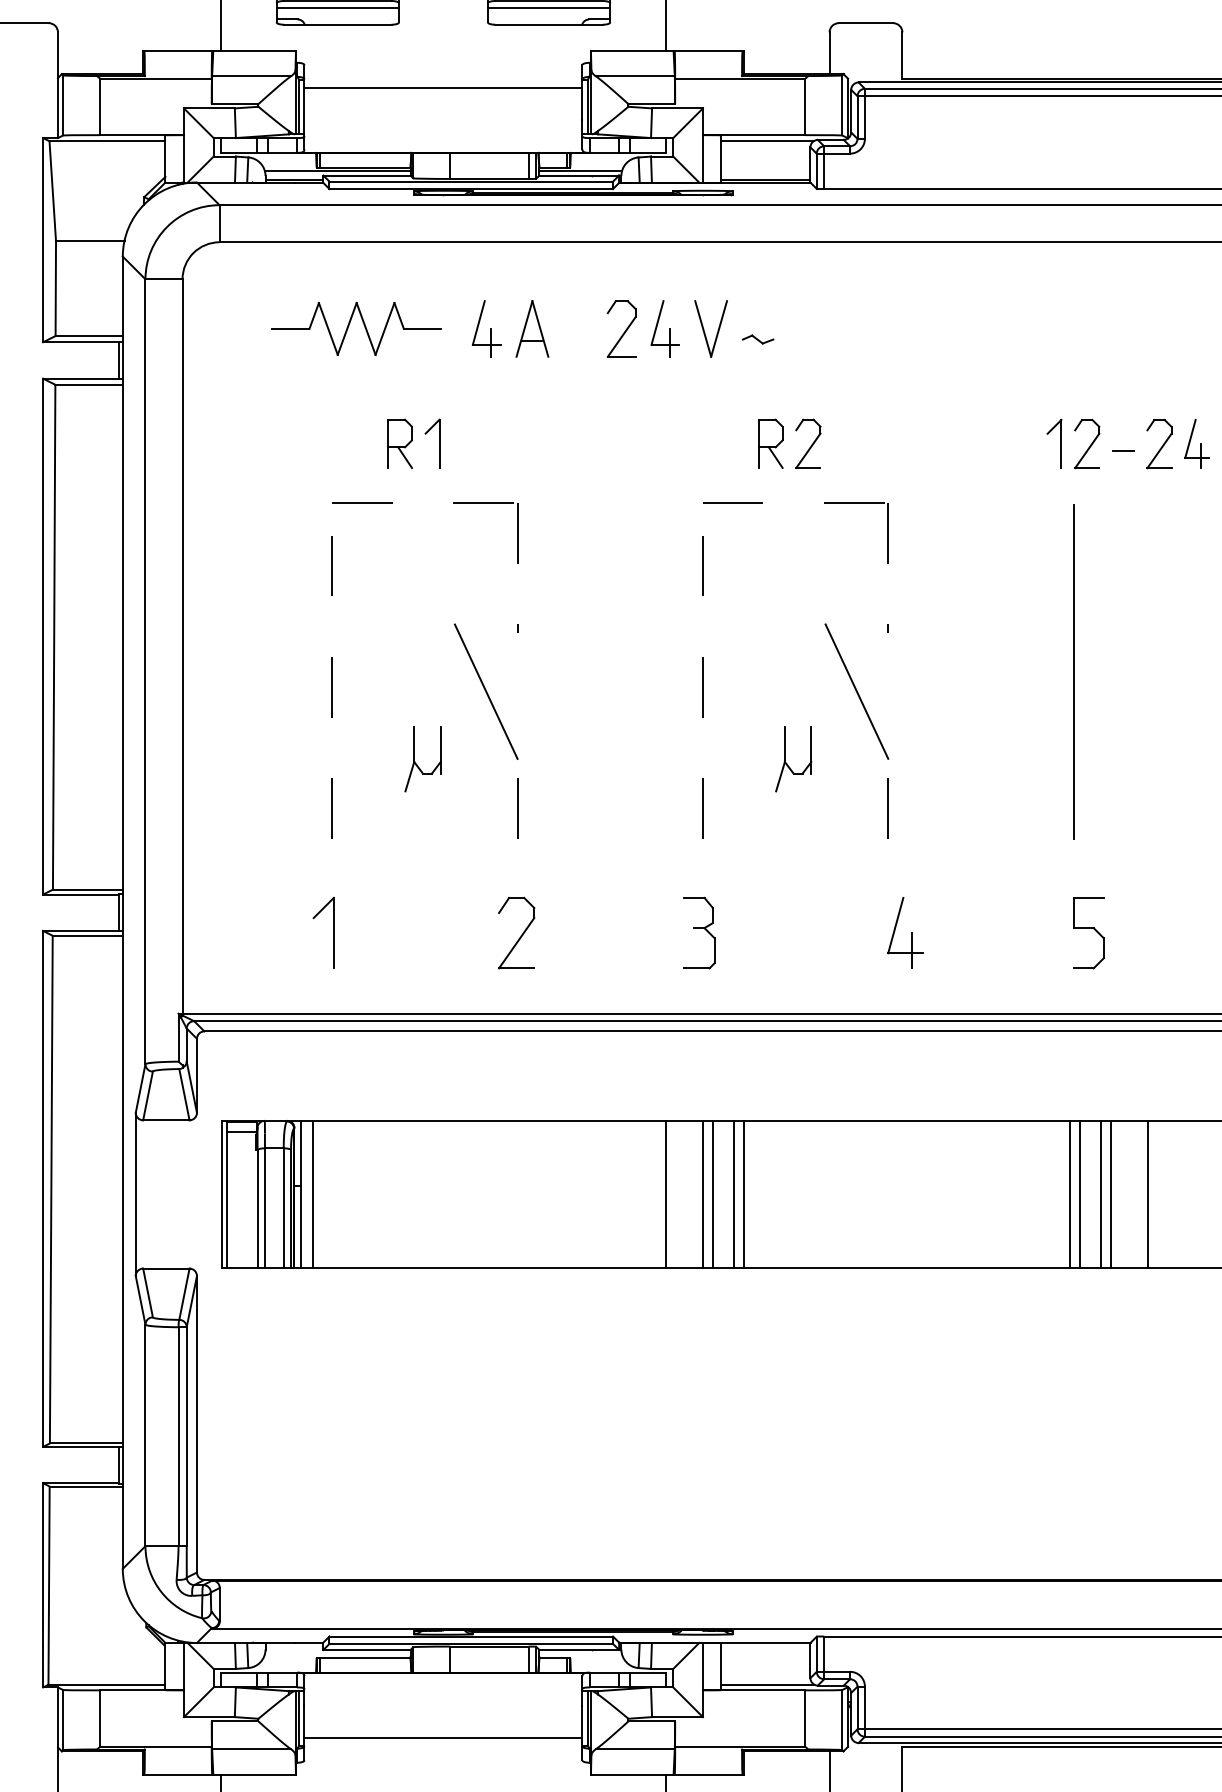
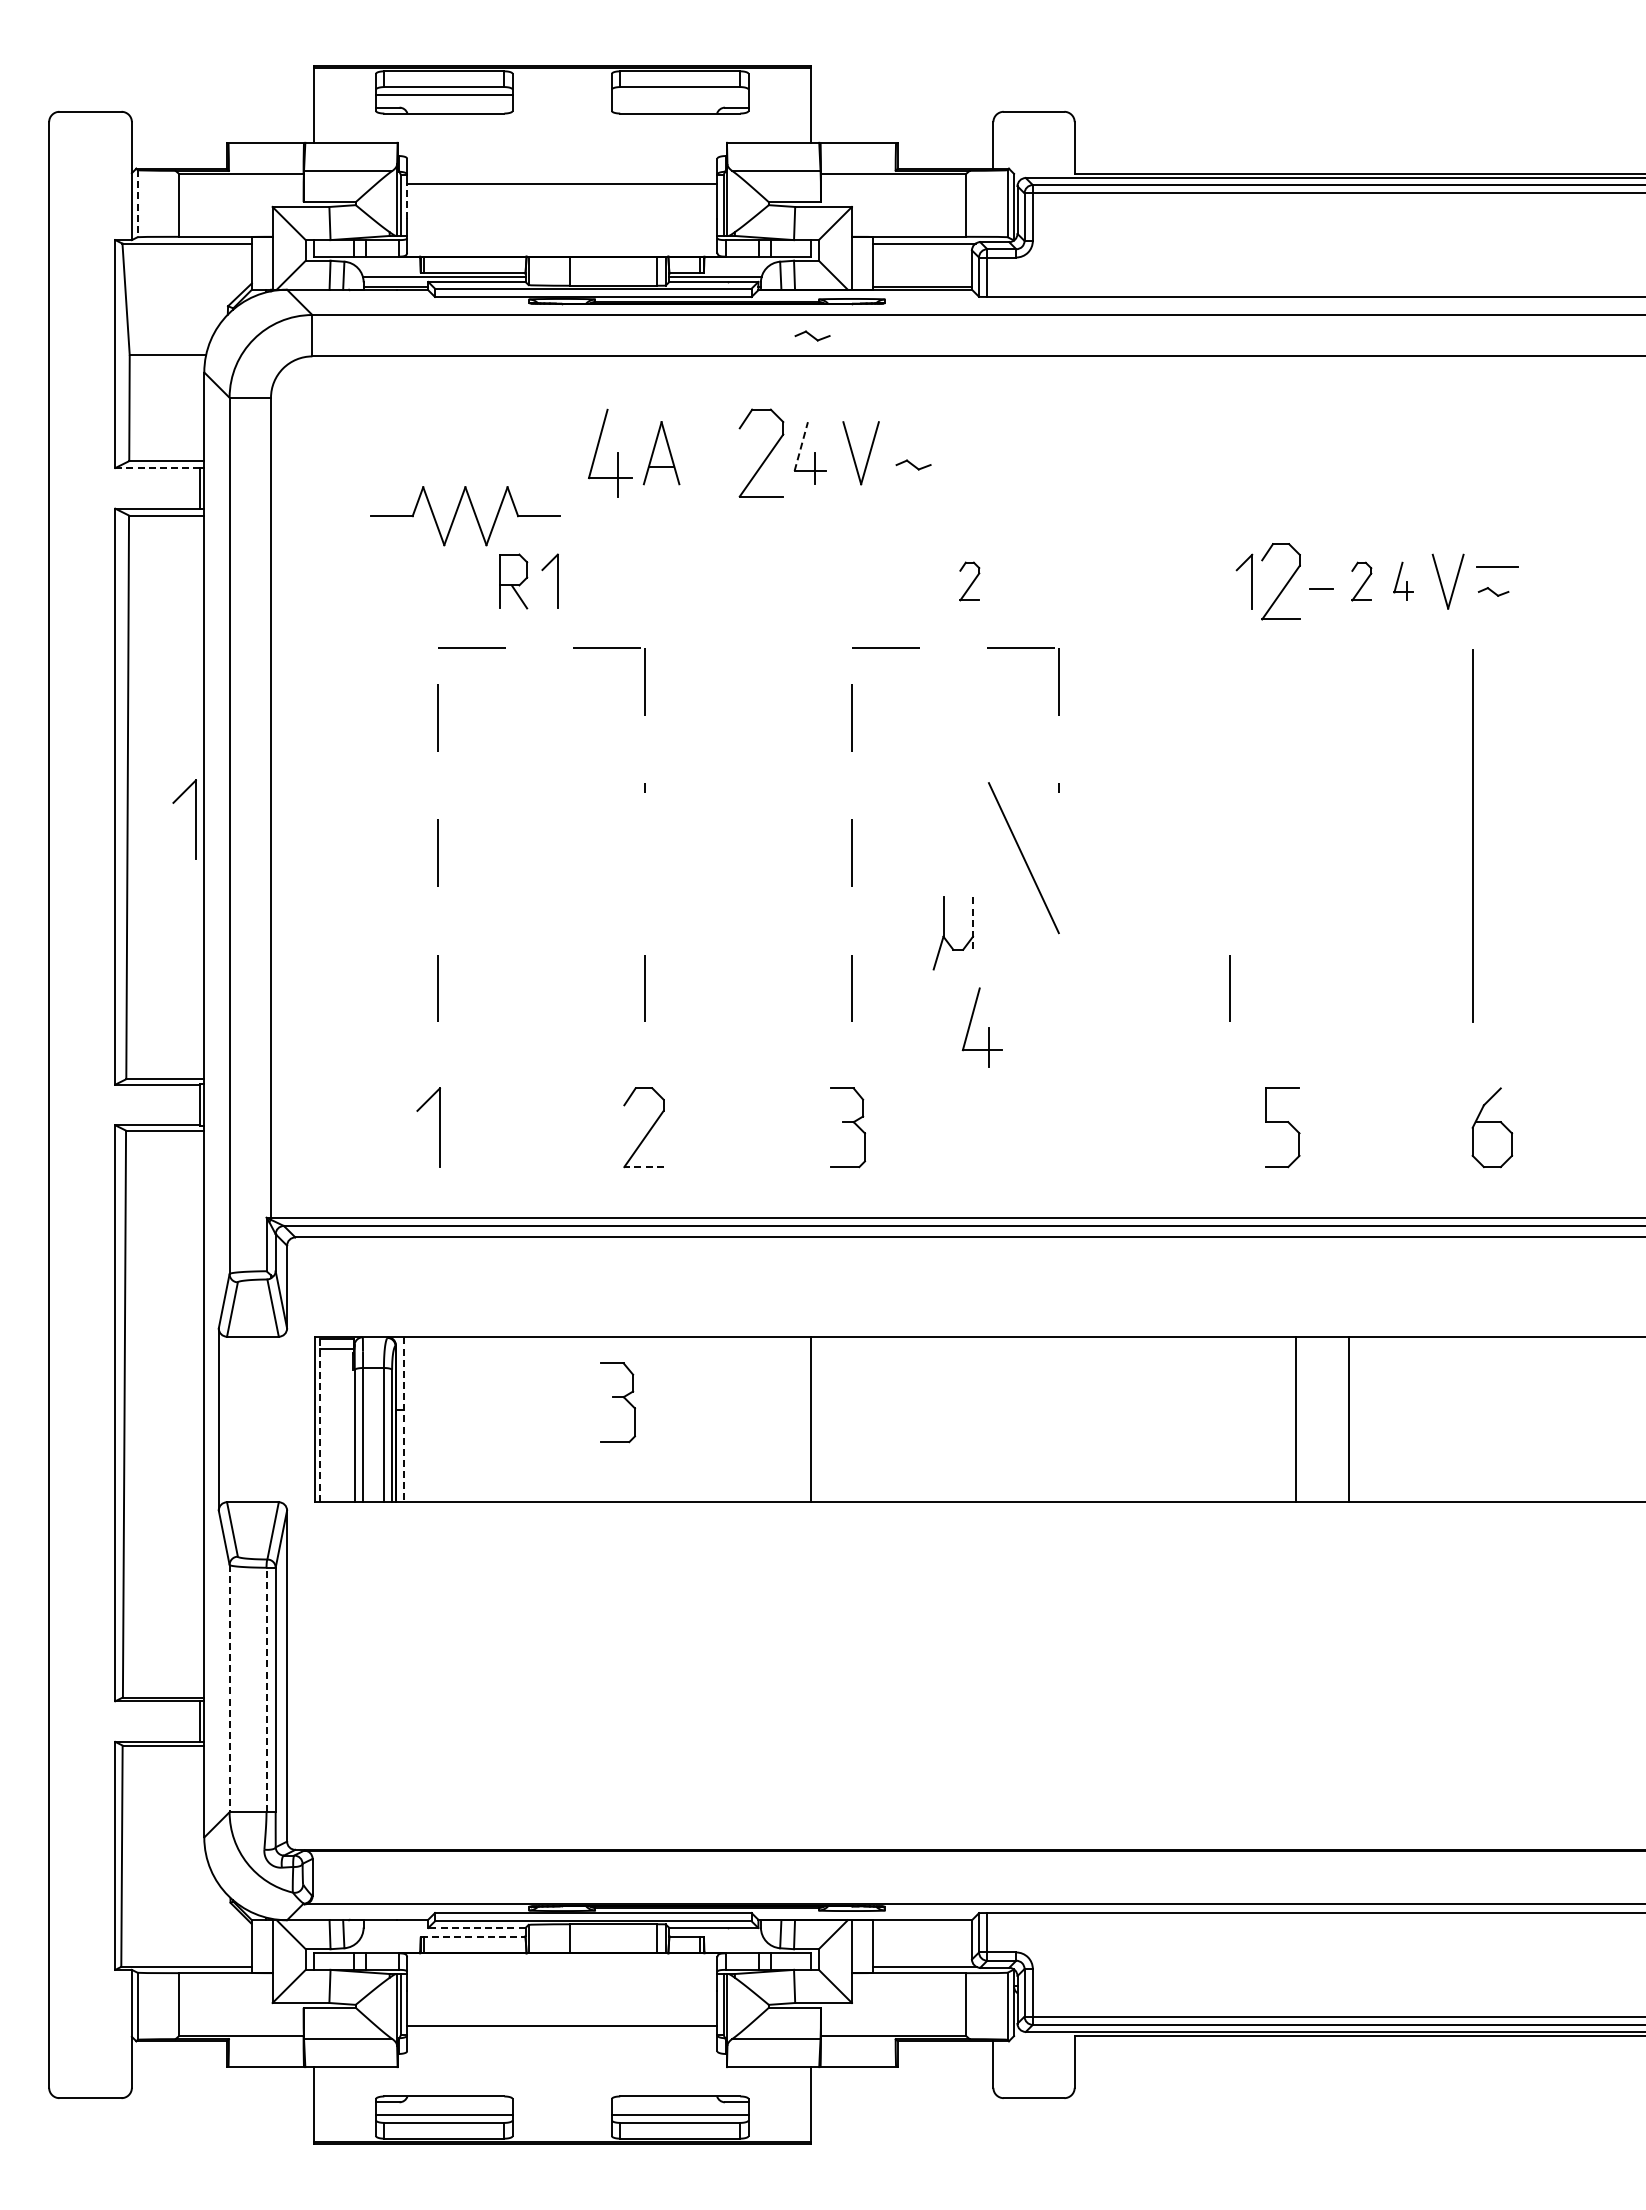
line: (548, 8) -> (679, 95), removed
line: (304, 103) -> (407, 201), solid -> dashed
line: (62, 105) -> (137, 203), solid -> dashed
part: (667, 223) -> (812, 335), added
line: (657, 322) -> (801, 446), solid -> dashed
part: (349, 325) -> (457, 512), moved
part: (486, 328) -> (610, 452), size x1.4
part: (620, 329) -> (760, 453), size x1.4
line: (80, 342) -> (157, 468), solid -> dashed
part: (770, 443) -> (927, 581), removed
part: (808, 443) -> (969, 581), size x0.7
part: (1086, 443) -> (1280, 581), size x1.4
part: (1159, 443) -> (1361, 581), size x0.7
part: (1196, 443) -> (1403, 581), size x0.7
part: (114, 657) -> (195, 819), added
line: (1073, 671) -> (1265, 835), removed
line: (486, 691) -> (610, 858), removed
line: (811, 751) -> (973, 924), solid -> dashed
part: (416, 763) -> (532, 938), removed
line: (887, 808) -> (1229, 988), moved
part: (911, 932) -> (988, 1027), moved
line: (517, 968) -> (644, 1167), solid -> dashed
part: (492, 1179) -> (617, 1402), added
line: (312, 1194) -> (416, 1419), removed
line: (702, 1194) -> (851, 1419), removed
line: (712, 1194) -> (862, 1419), removed
line: (733, 1194) -> (886, 1419), removed
line: (743, 1194) -> (897, 1419), removed
line: (1069, 1194) -> (1261, 1419), removed
line: (1079, 1194) -> (1272, 1419), removed
line: (1110, 1194) -> (1307, 1419), removed
line: (226, 1195) -> (320, 1420), solid -> dashed
line: (301, 1195) -> (403, 1420), solid -> dashed
line: (145, 1435) -> (229, 1688), solid -> dashed
line: (178, 1436) -> (266, 1689), solid -> dashed
line: (366, 1650) -> (476, 1928), solid -> dashed
line: (363, 1657) -> (473, 1936), solid -> dashed

